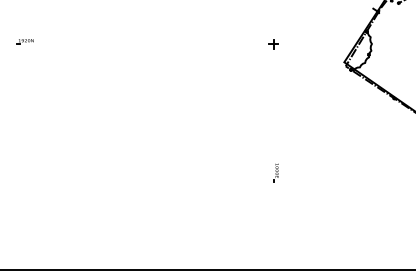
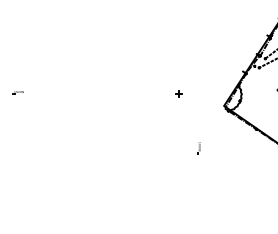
part: (275, 173) -> (198, 148), moved

